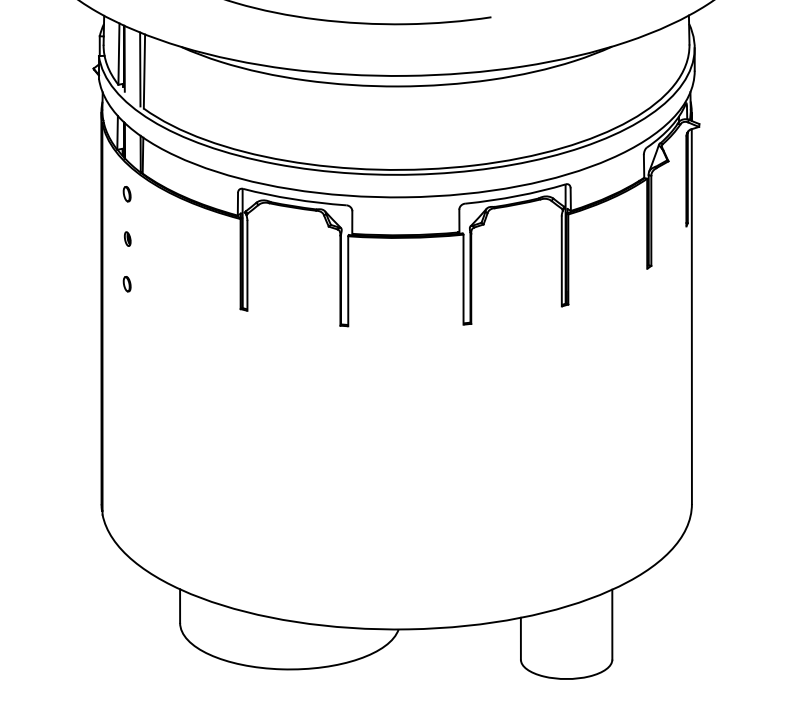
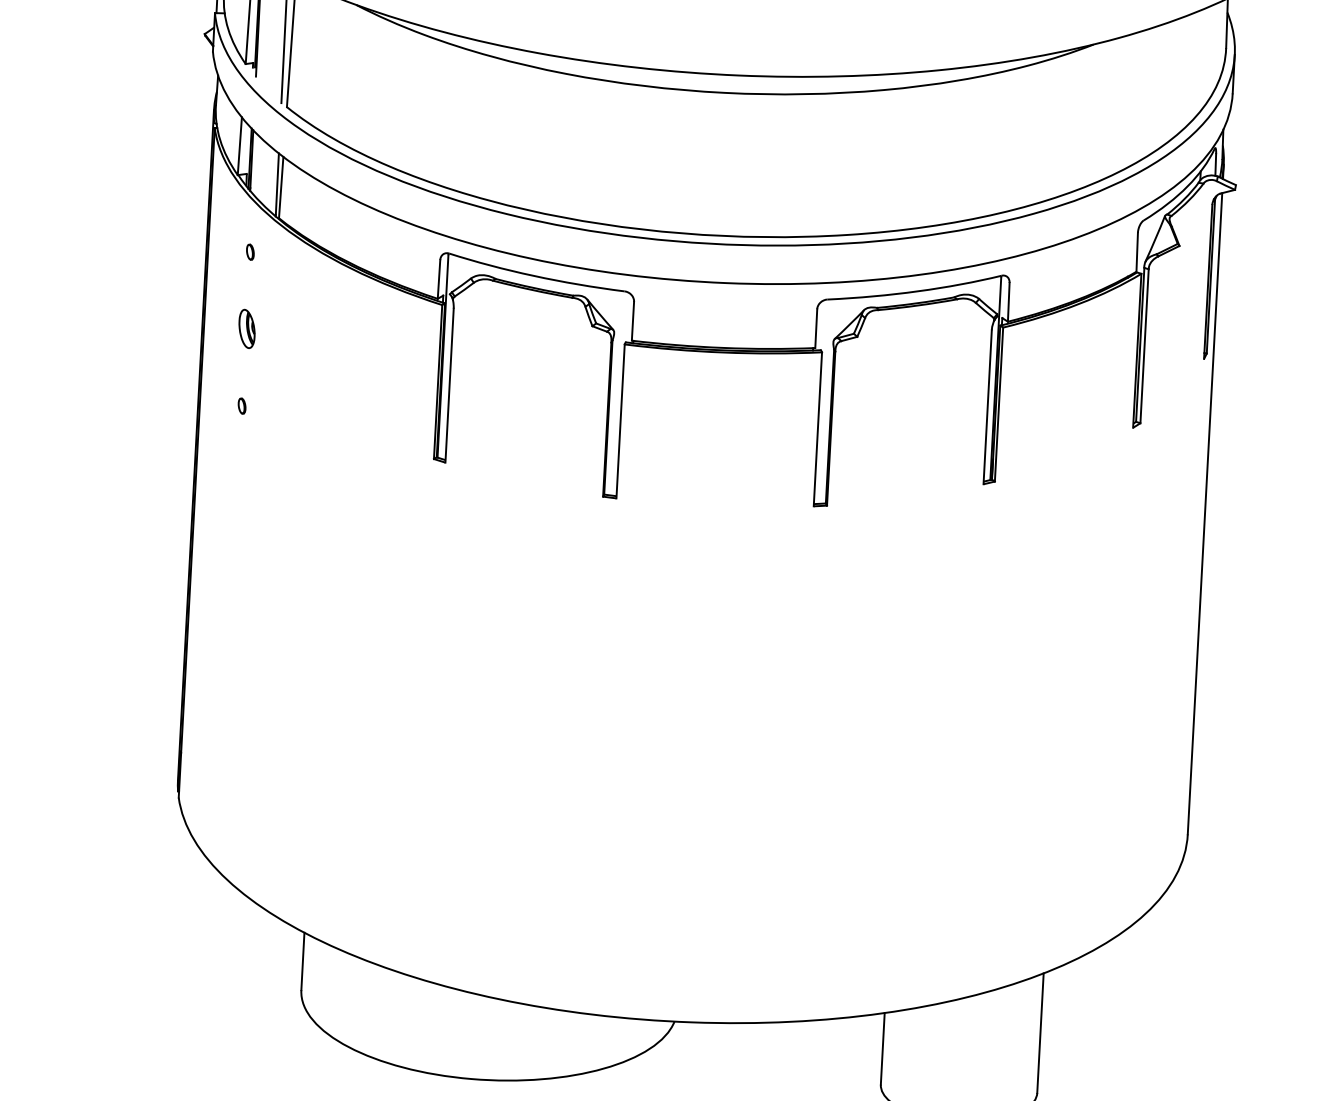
part: (126, 194) -> (249, 252), size x0.6
part: (127, 238) -> (246, 327), size x1.6
part: (126, 284) -> (241, 406), size x0.6

